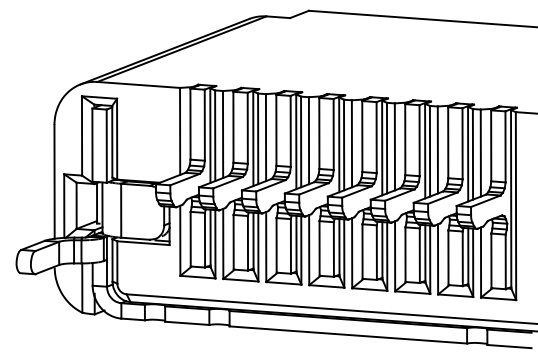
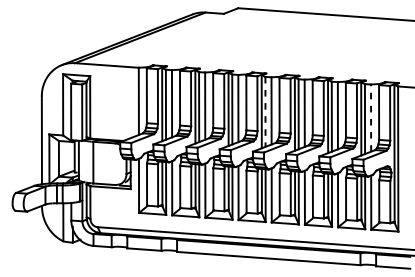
line: (344, 145) -> (265, 112), solid -> dashed
line: (480, 152) -> (370, 117), solid -> dashed

